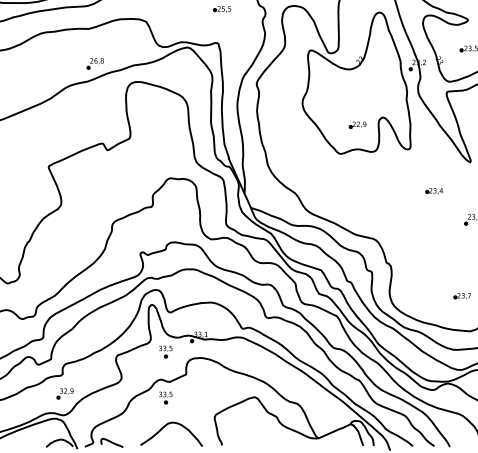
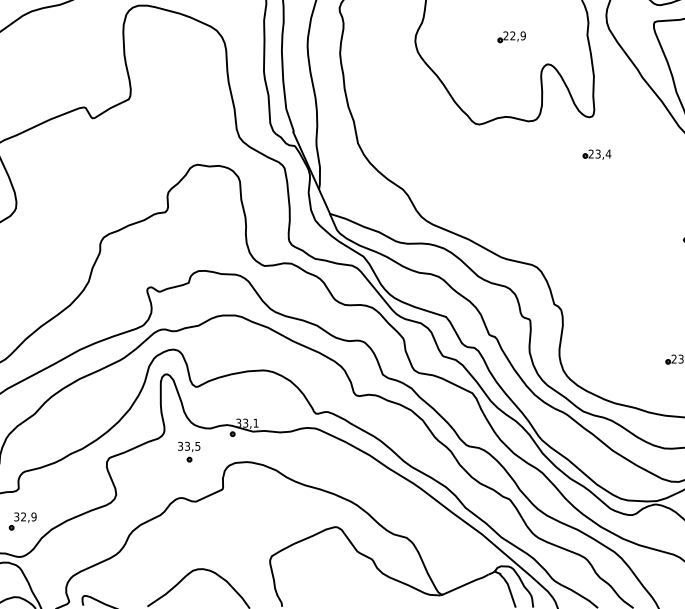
part: (357, 125) -> (511, 37), moved
part: (433, 190) -> (595, 153), moved
part: (165, 397) -> (188, 527), removed

